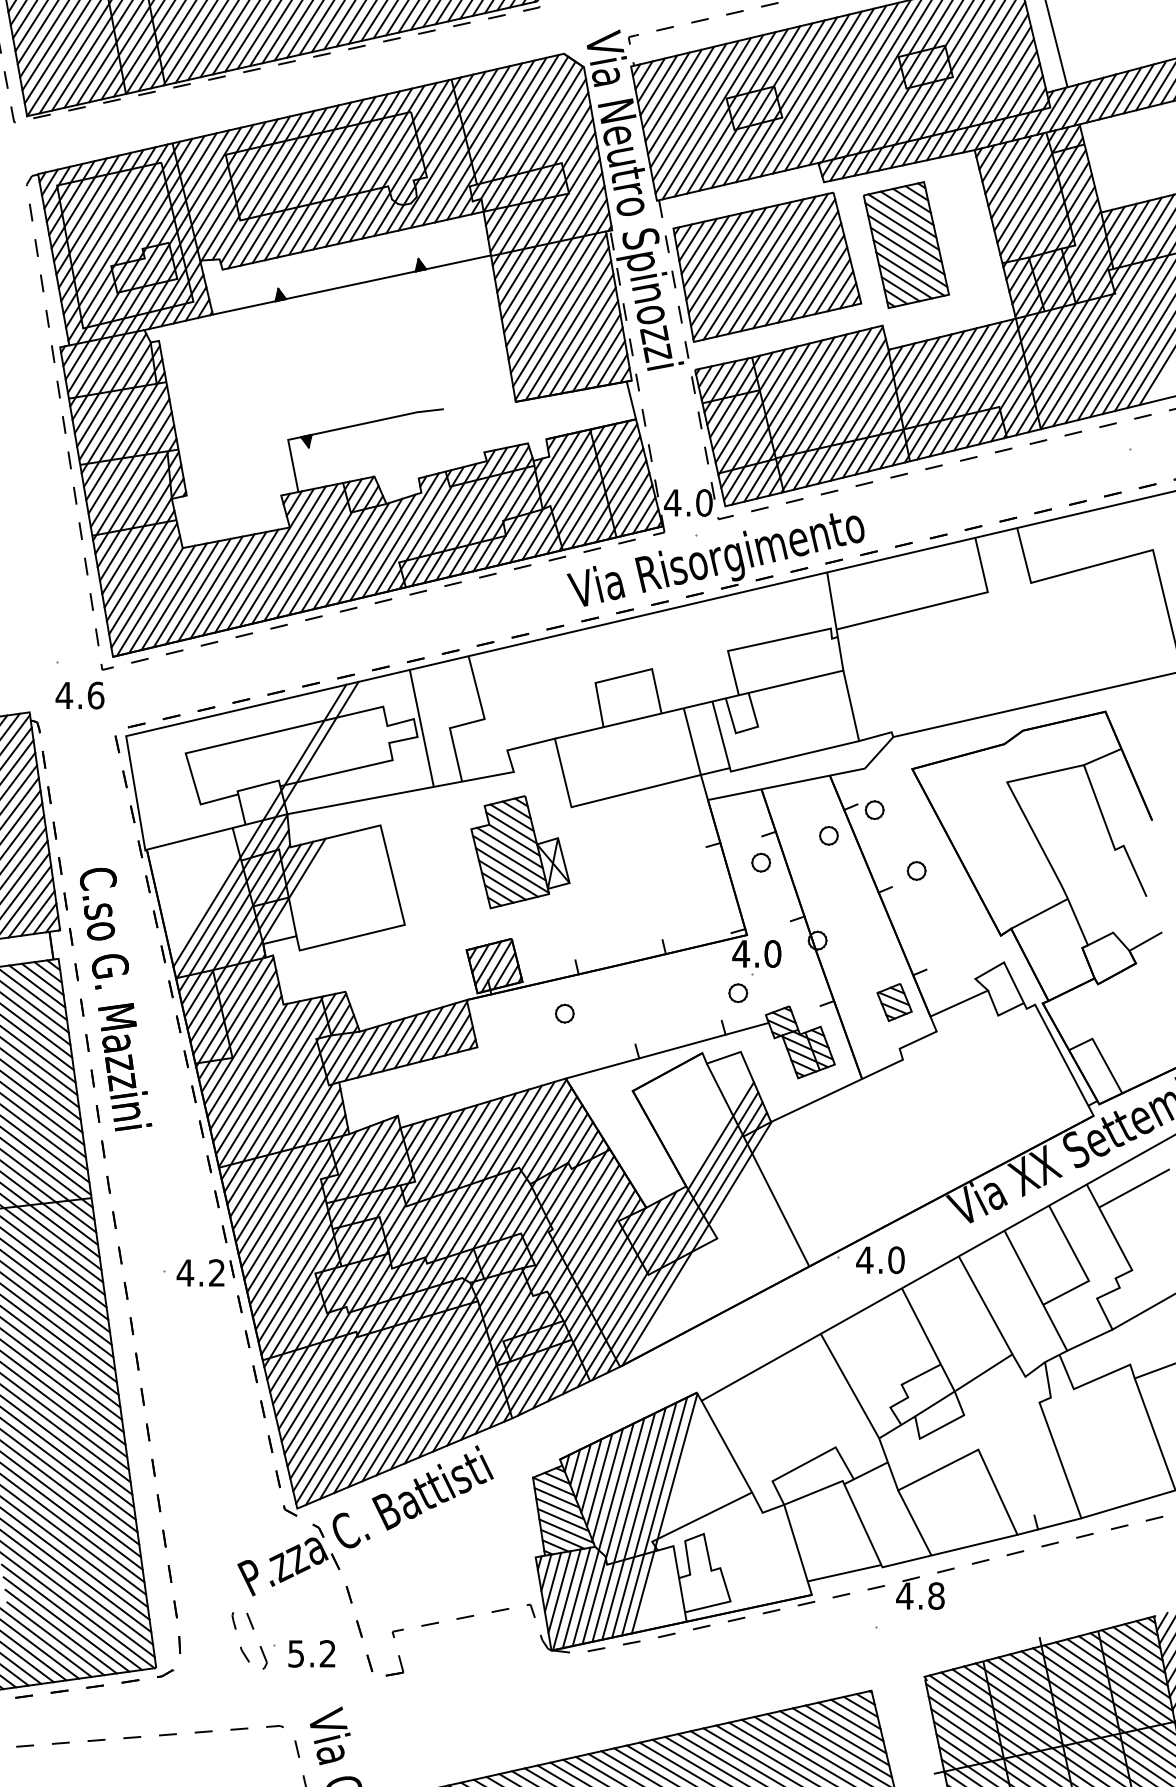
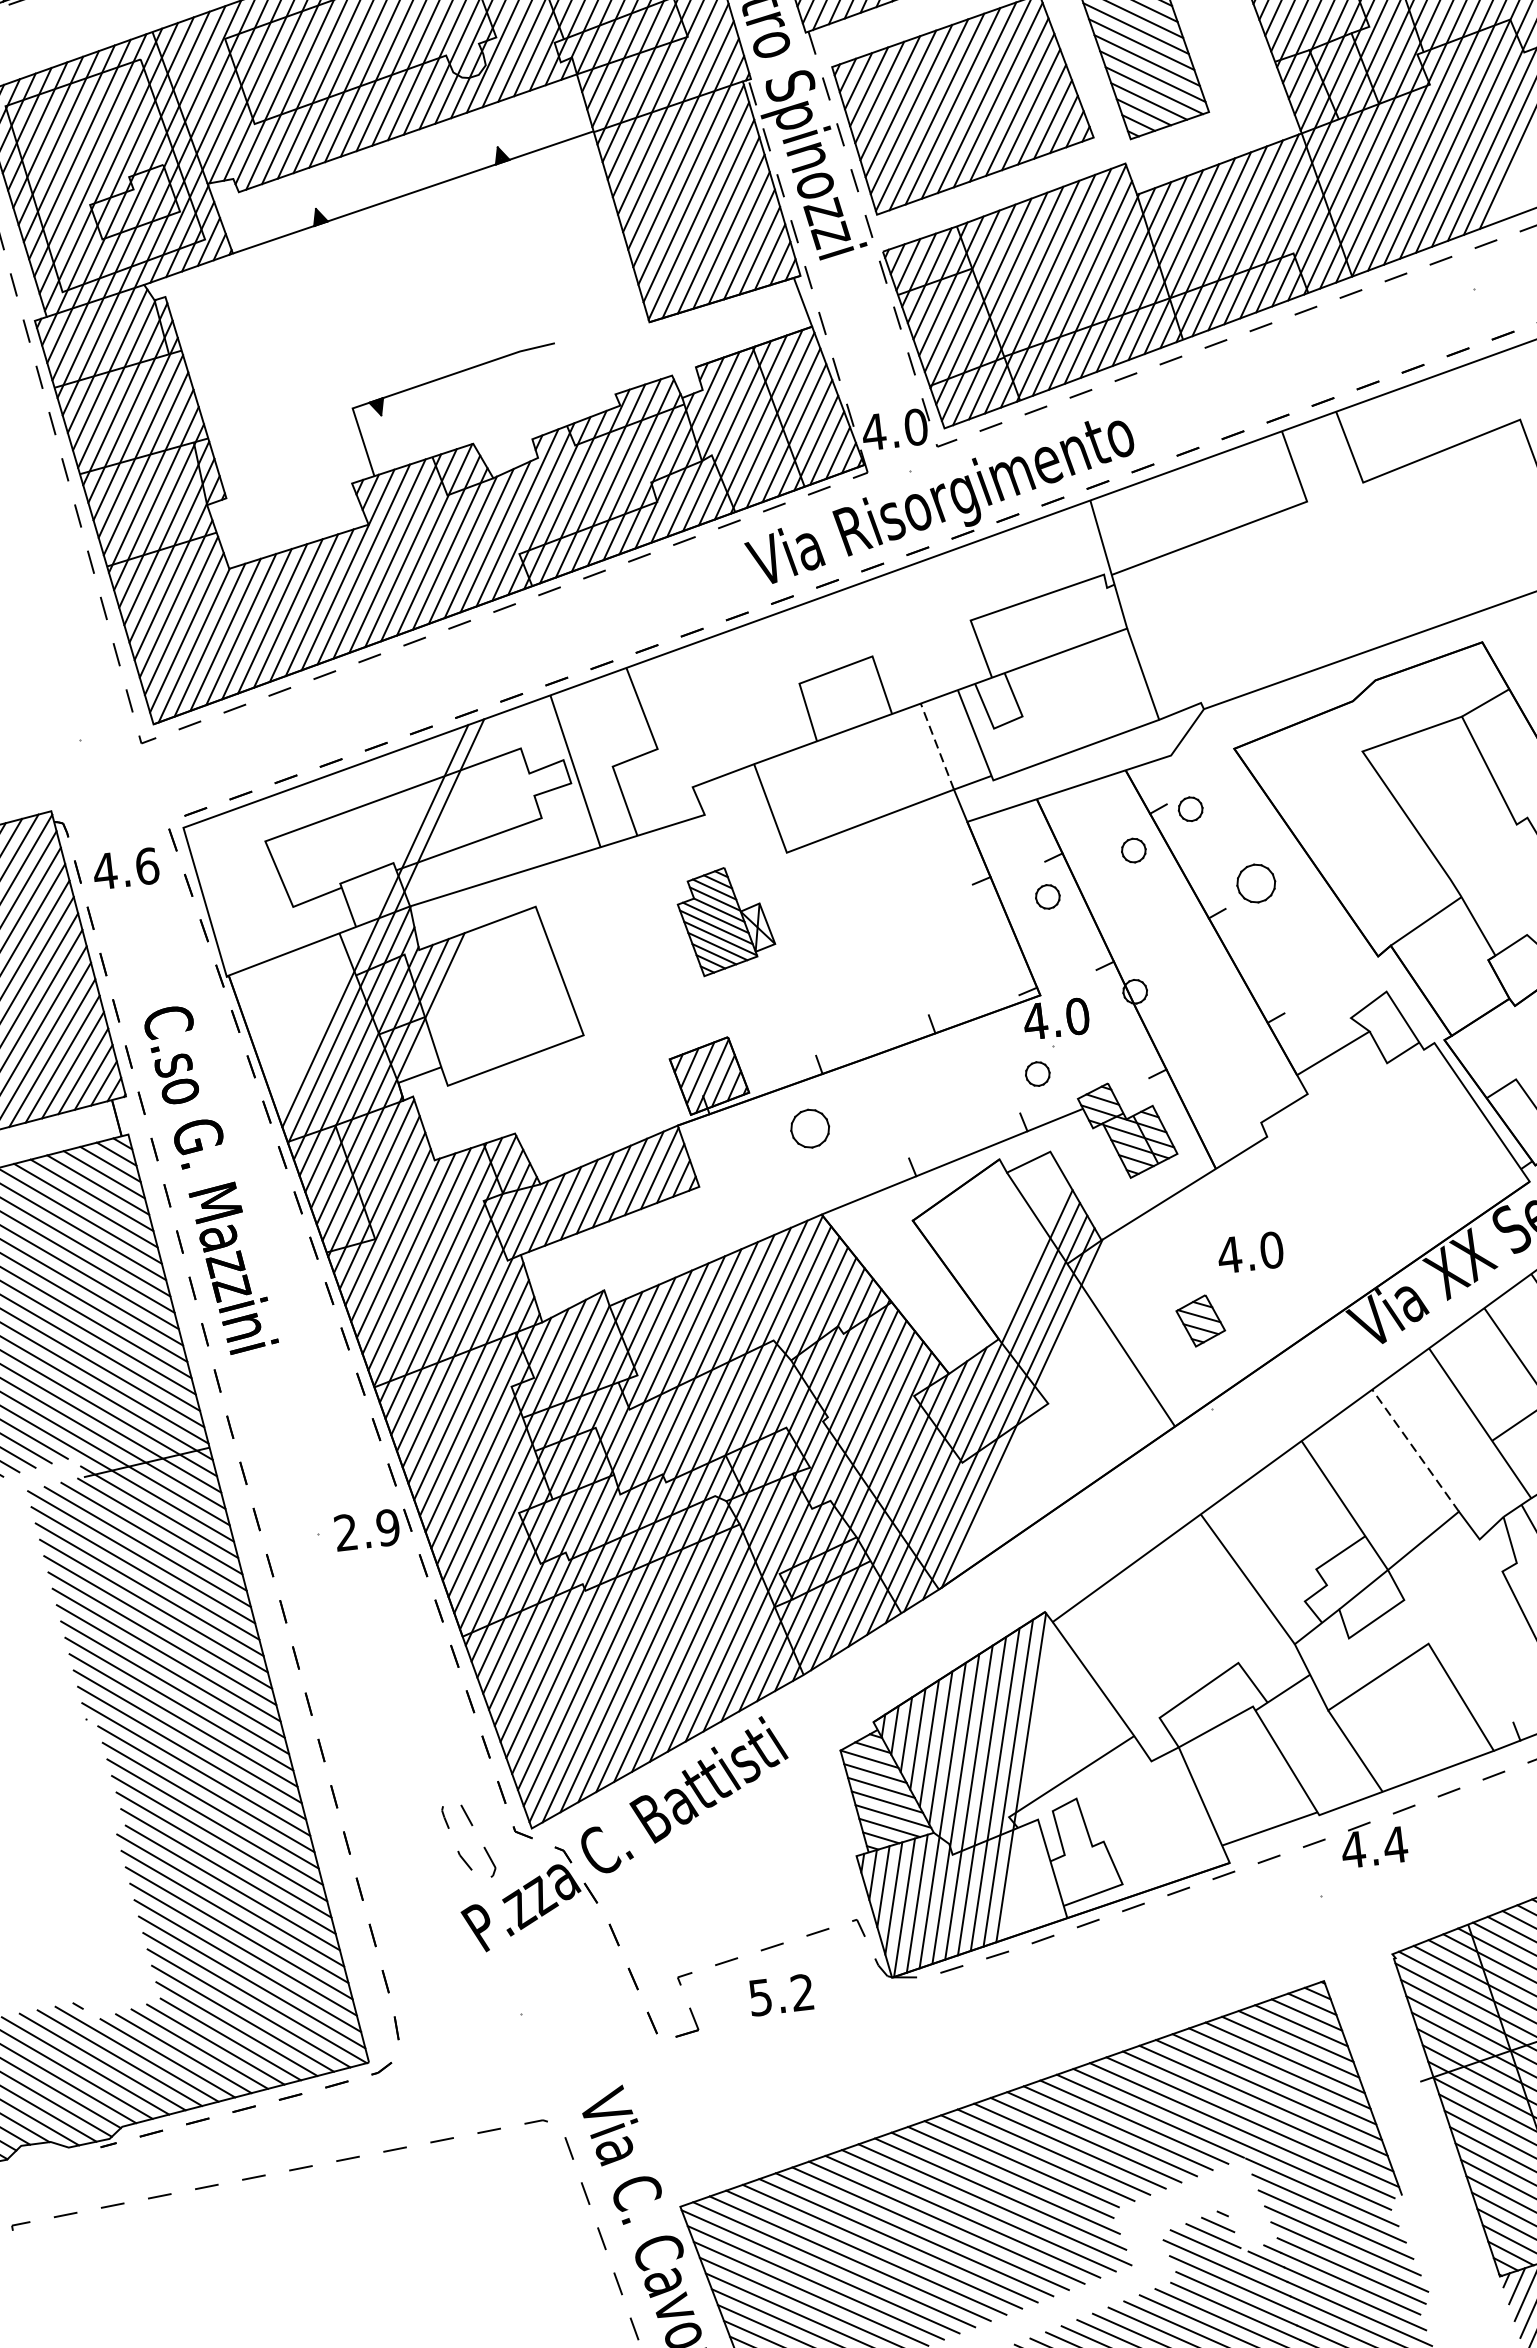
text: (79, 695) -> (125, 868), moved
line: (692, 741) -> (937, 746), solid -> dashed
part: (520, 852) -> (726, 920), size x0.7
part: (916, 870) -> (1255, 883), size x1.6
part: (894, 1002) -> (1200, 1320), moved
part: (564, 1013) -> (809, 1128), size x1.6
text: (880, 1260) -> (1250, 1253), moved
text: (200, 1272) -> (366, 1529), 4.2 -> 2.9
line: (985, 1305) -> (1415, 1450), solid -> dashed
text: (936, 1595) -> (1395, 1844), 4.8 -> 4.4
part: (241, 1646) -> (459, 1850), moved
text: (311, 1653) -> (780, 1994), moved

